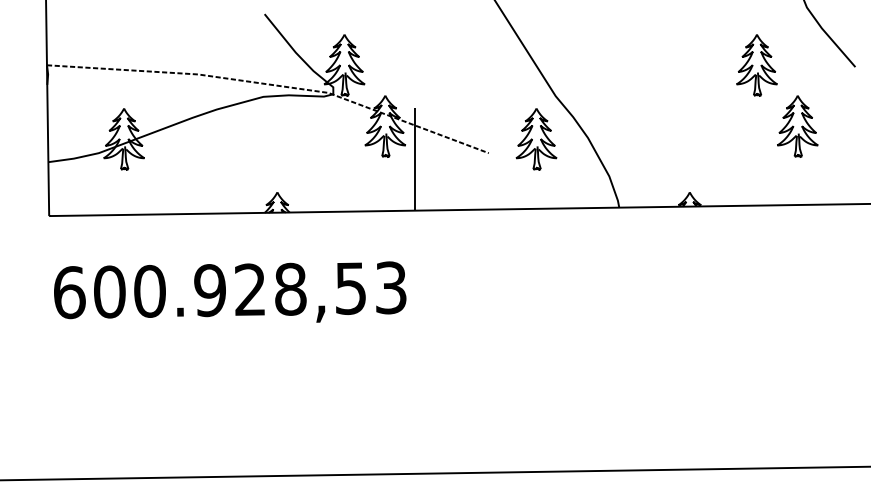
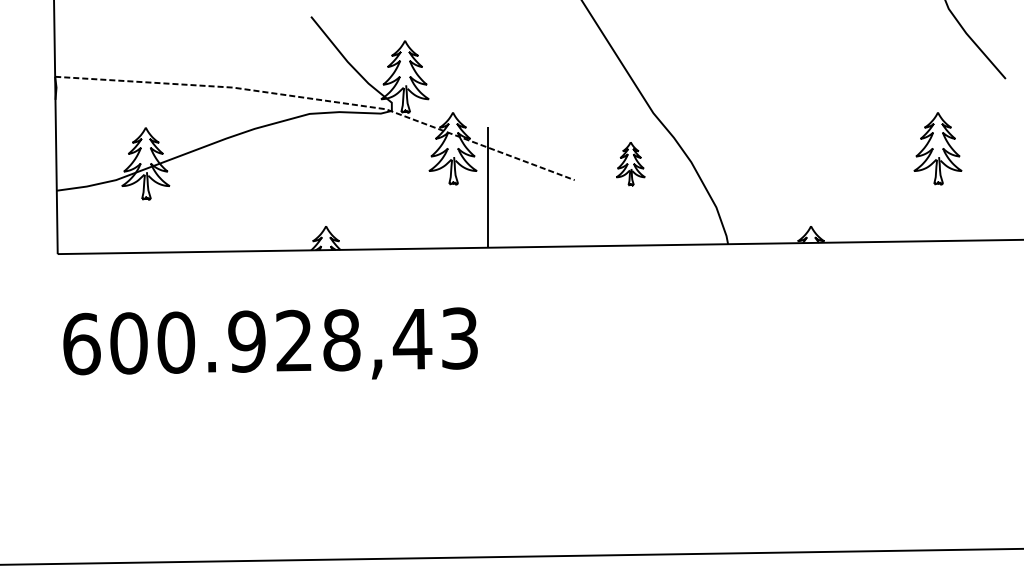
part: (756, 65) -> (889, 77), removed
part: (536, 139) -> (630, 164), size x0.6
text: (350, 288) -> (412, 339), 600.928,53 -> 600.928,43

